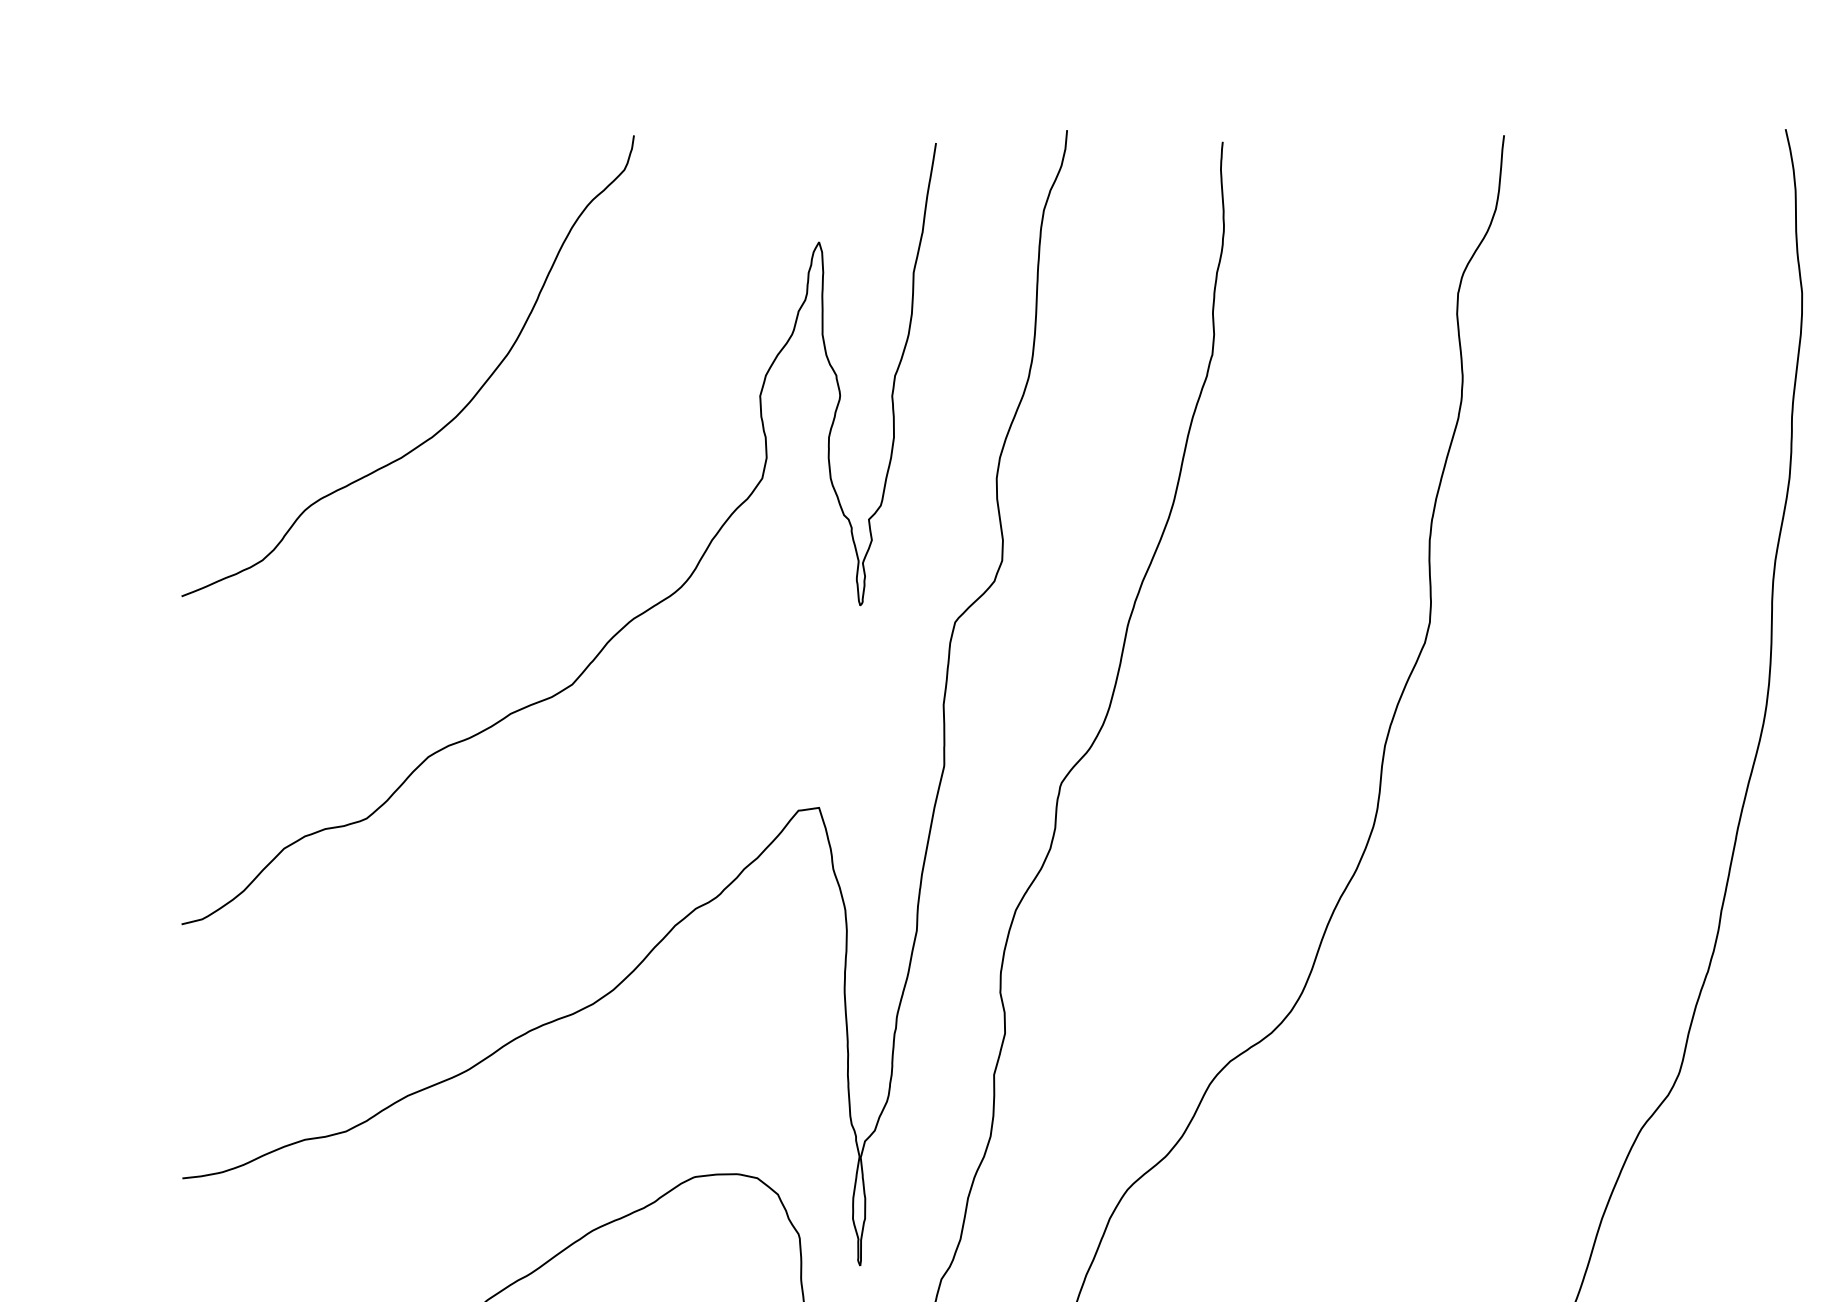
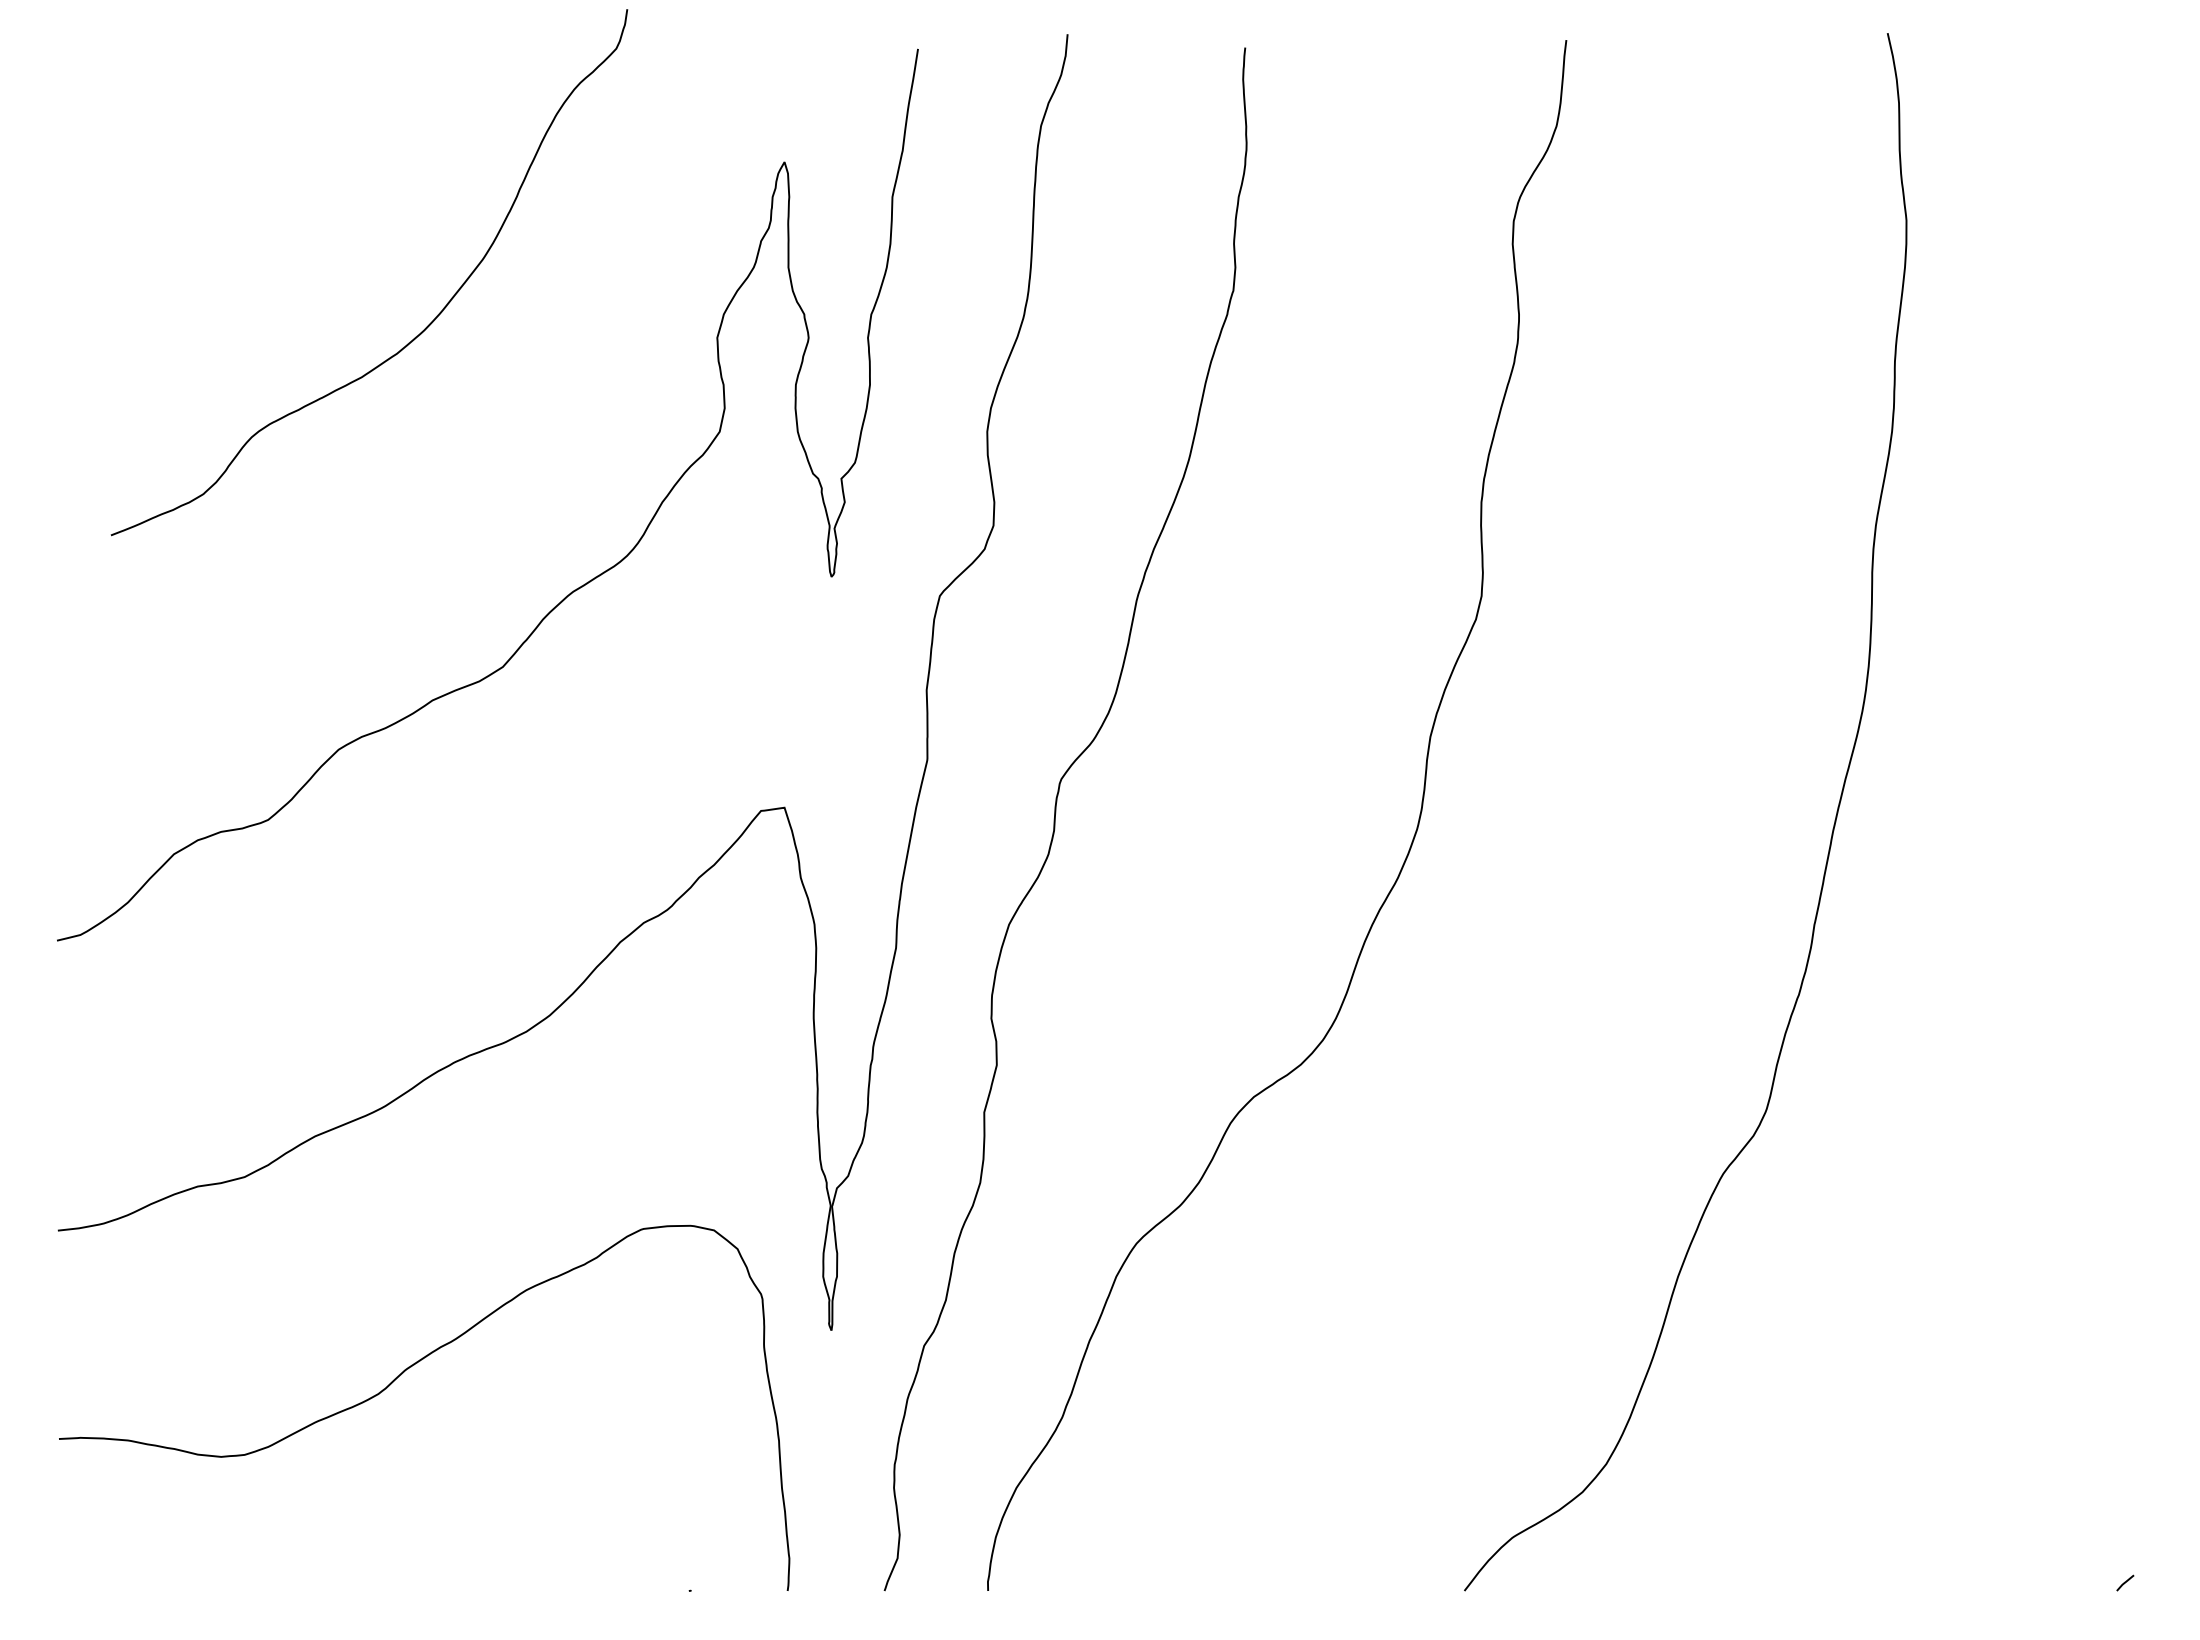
curve: (457, 414) -> (425, 327), moved

